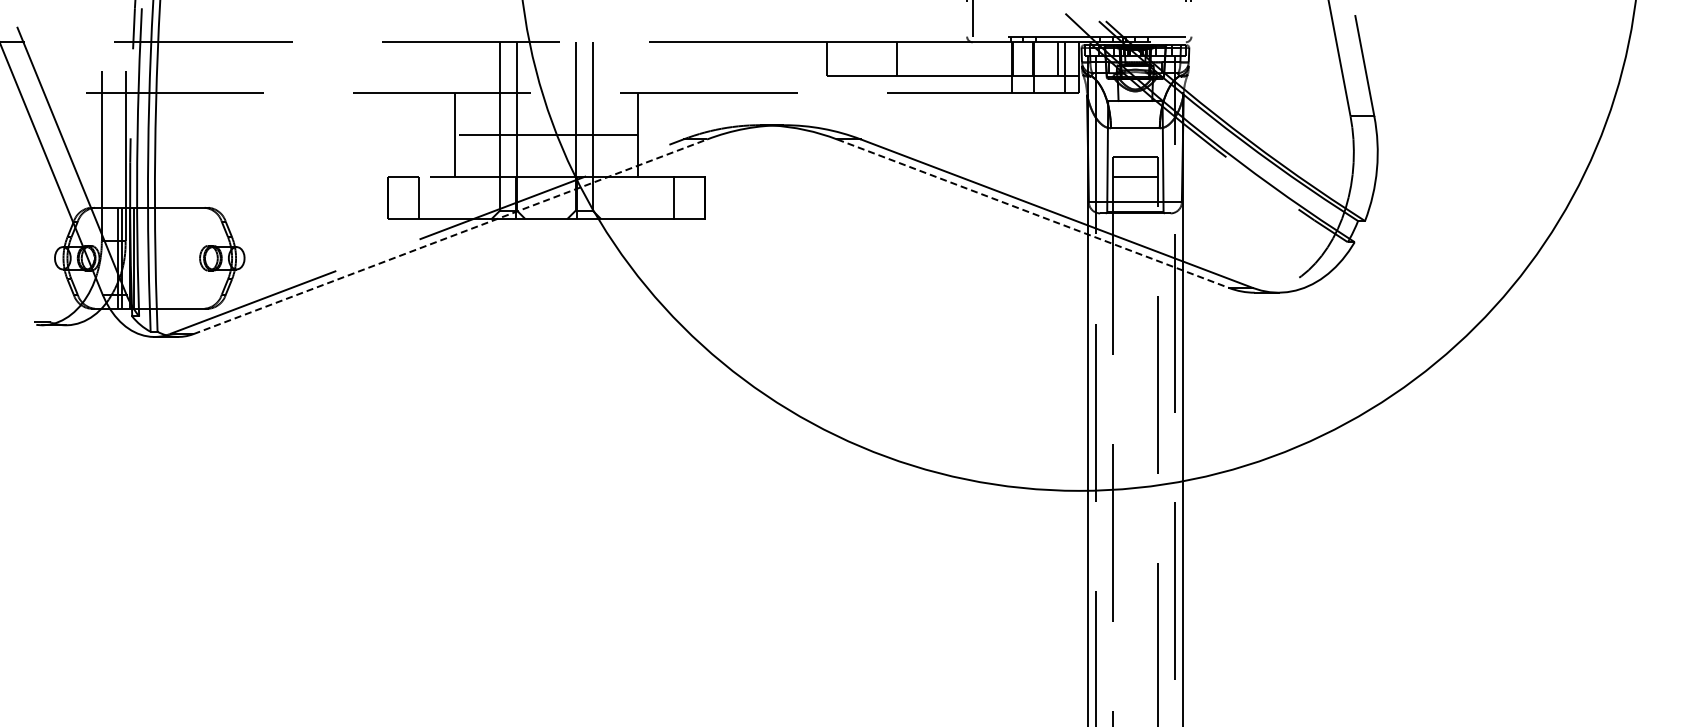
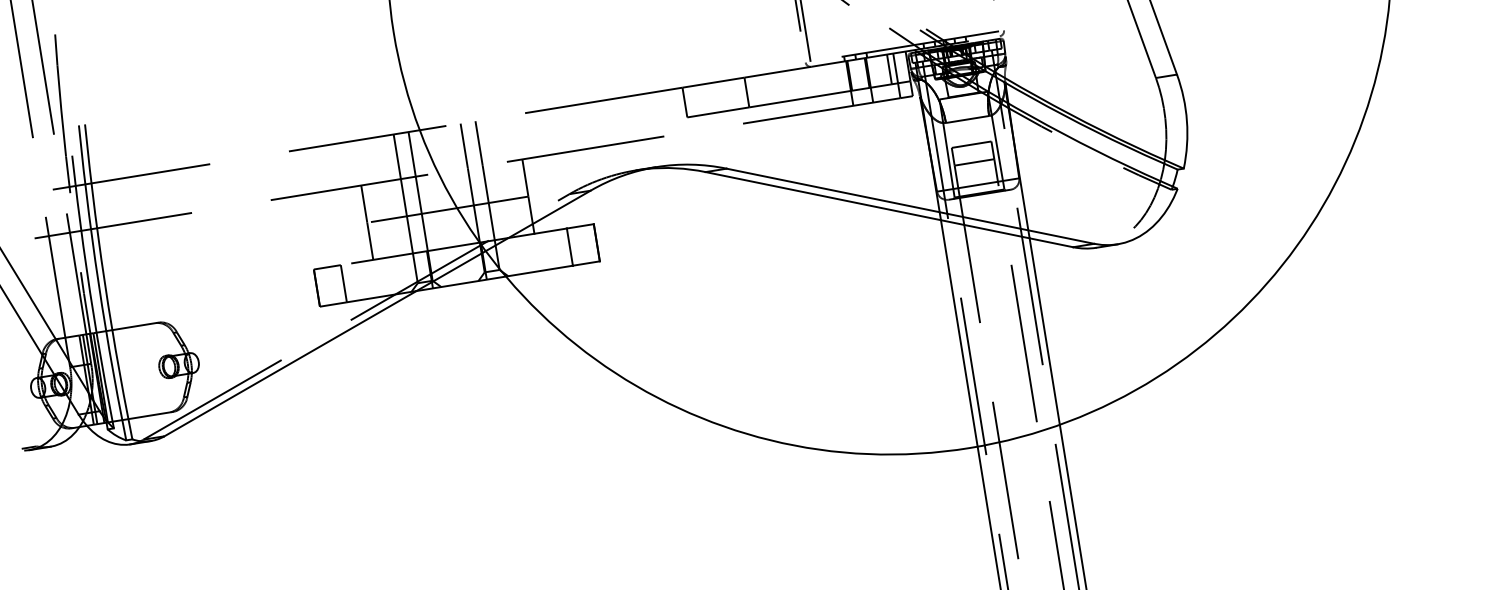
line: (1033, 213) -> (889, 209), dashed -> solid
line: (450, 236) -> (377, 313), dashed -> solid

